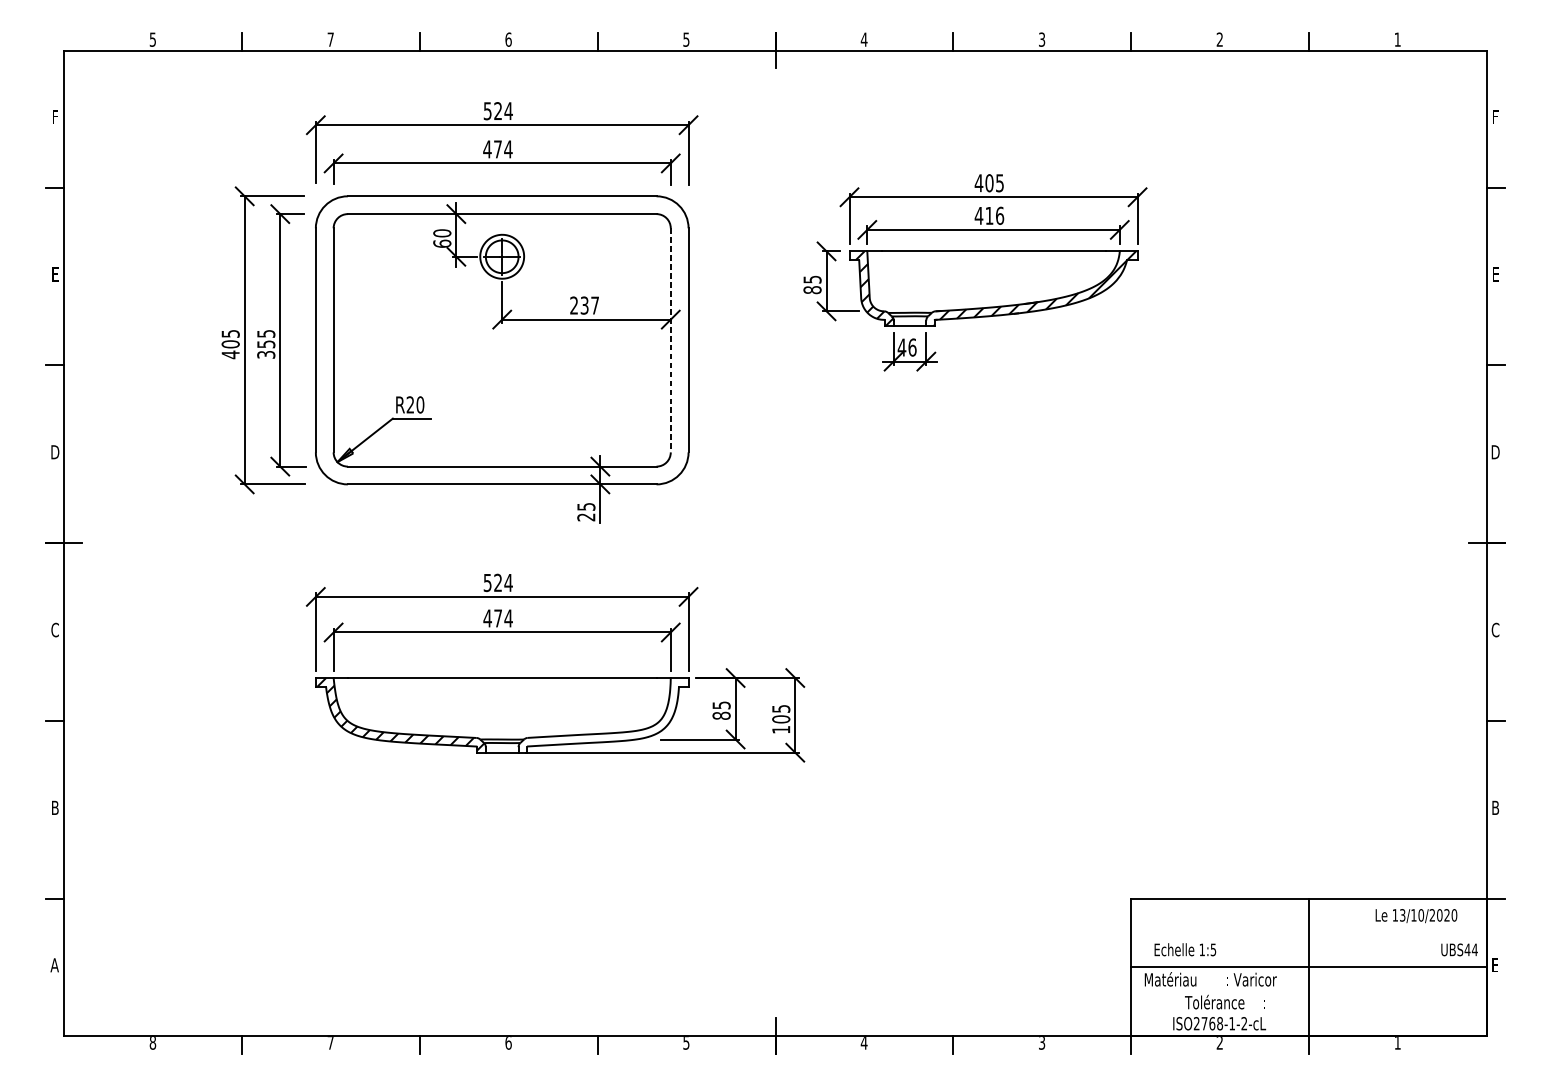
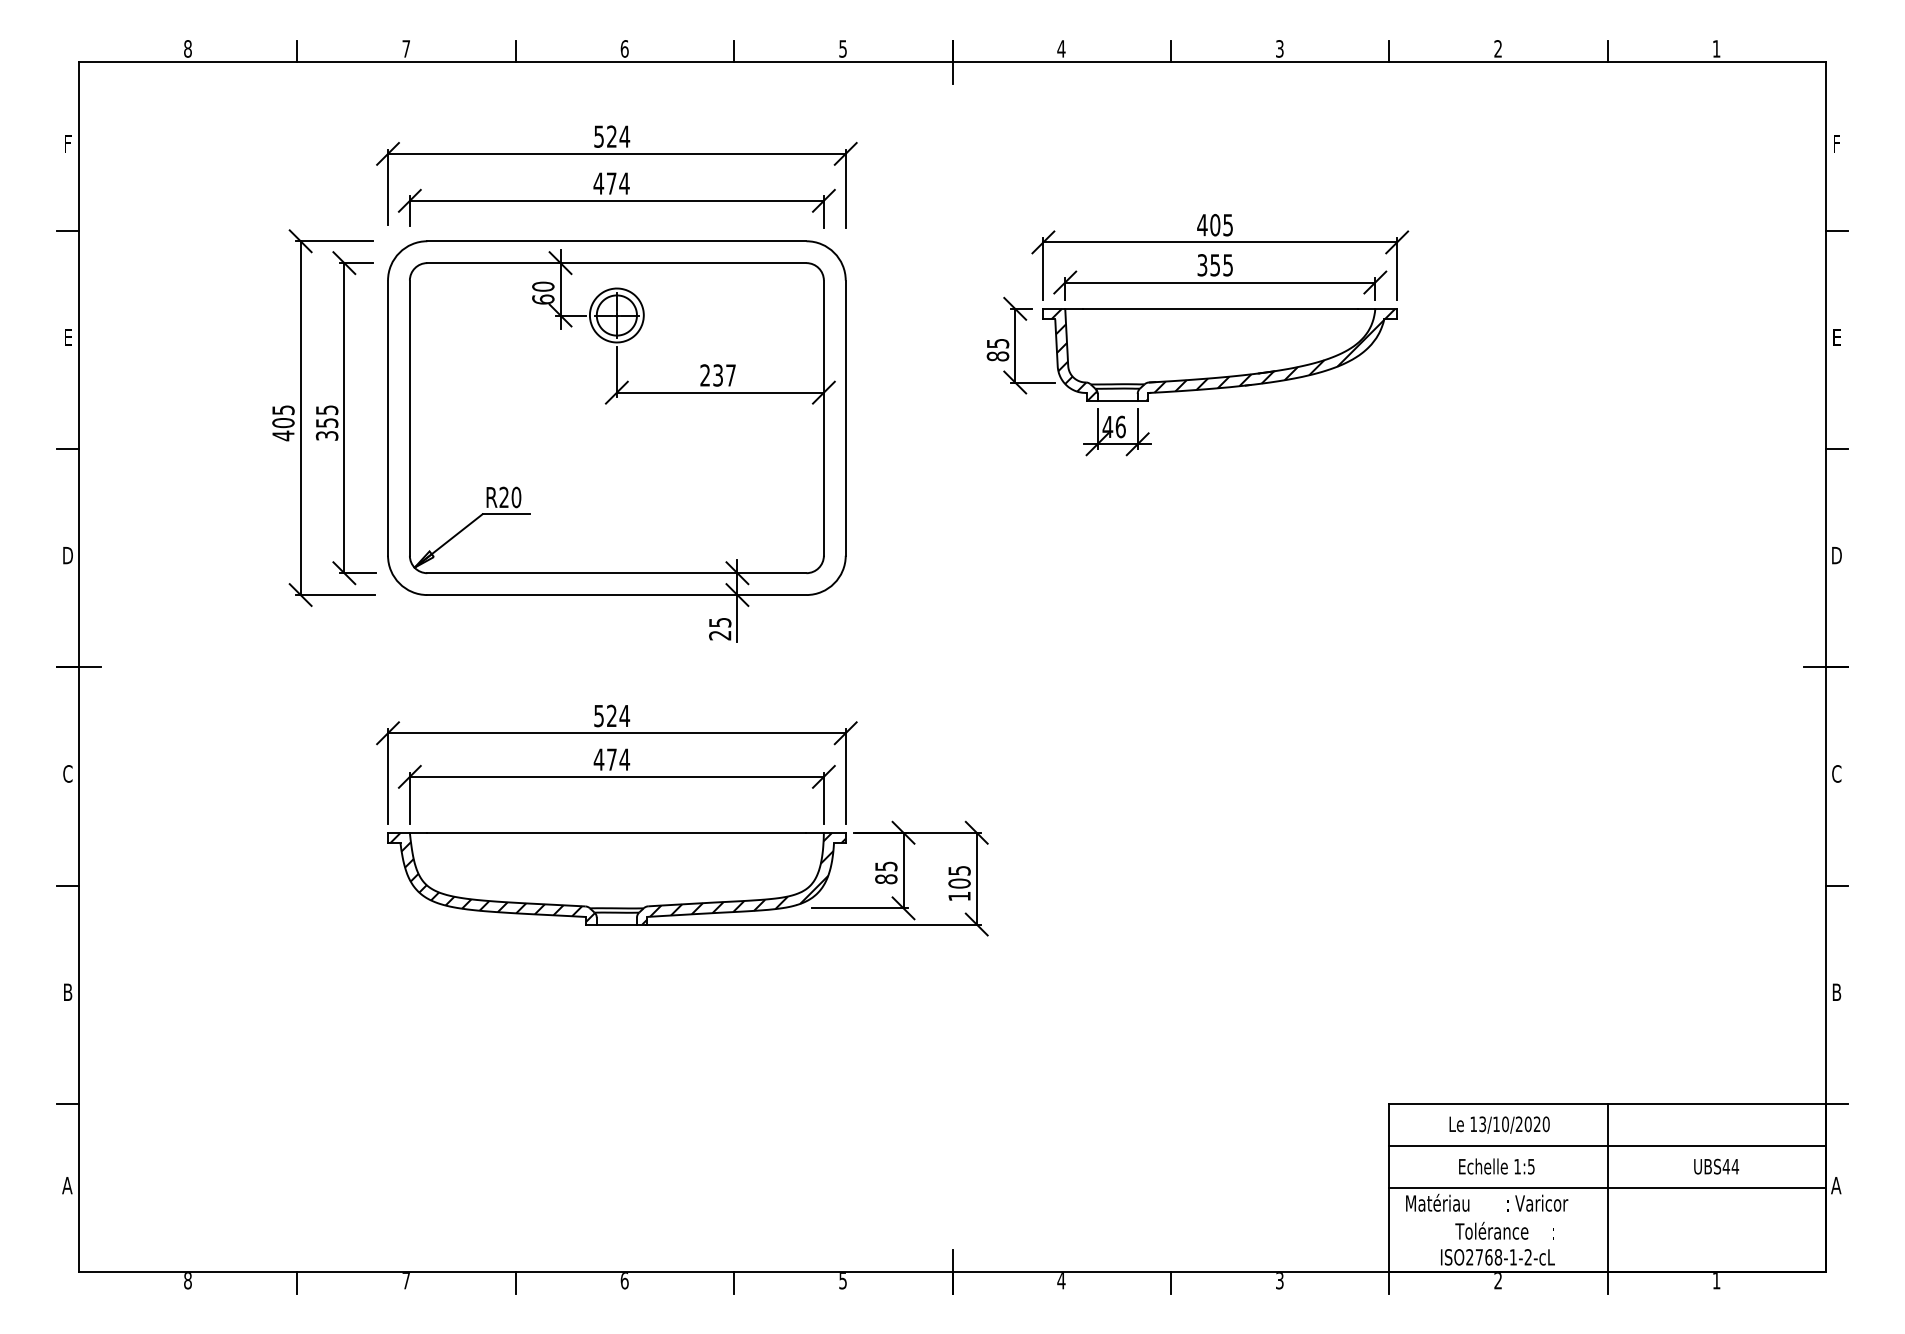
text: (152, 39) -> (187, 48), 5 -> 8
text: (989, 216) -> (1215, 265), 416 -> 355
line: (670, 340) -> (823, 418), dashed -> solid
hatch: (605, 715) -> (743, 878), added
text: (1416, 915) -> (1499, 1124), moved
line: (1308, 933) -> (1607, 1146), added
text: (1185, 949) -> (1496, 1166), moved
text: (1459, 949) -> (1716, 1166), moved
text: (1495, 965) -> (1836, 1185), E -> A

